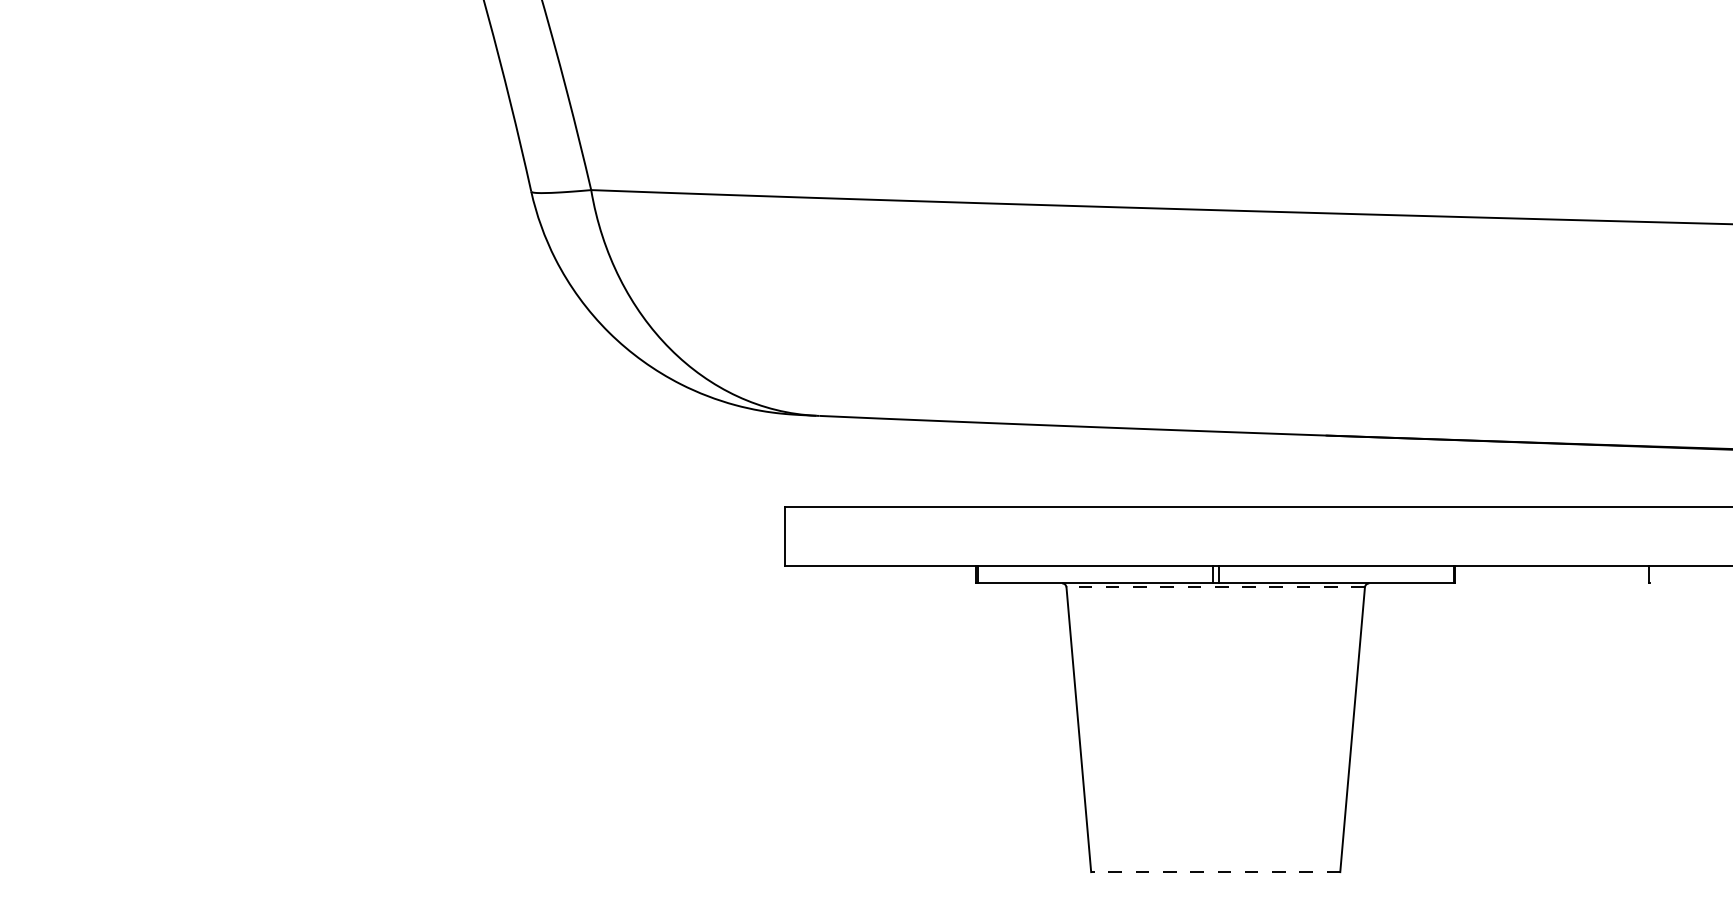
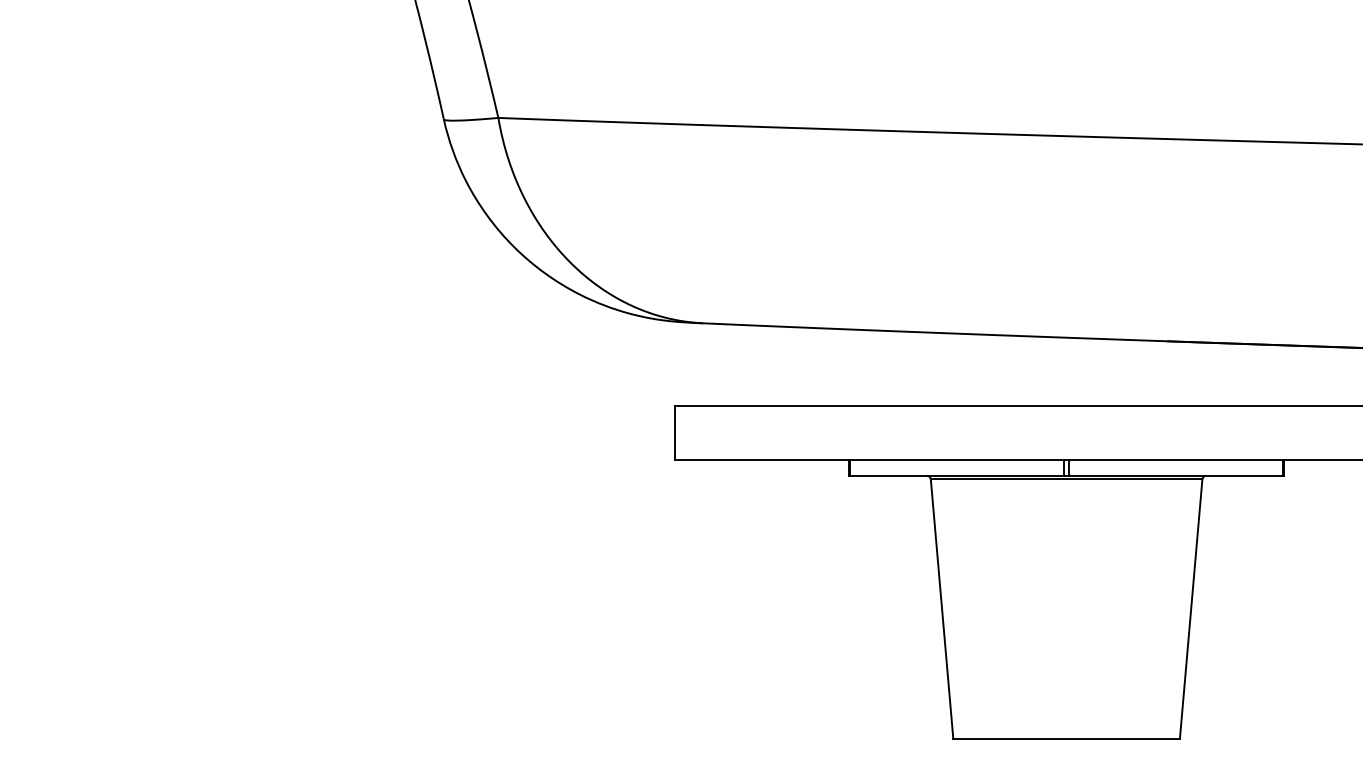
line: (1215, 587) -> (1066, 479), dashed -> solid
line: (1215, 872) -> (1066, 738), dashed -> solid

